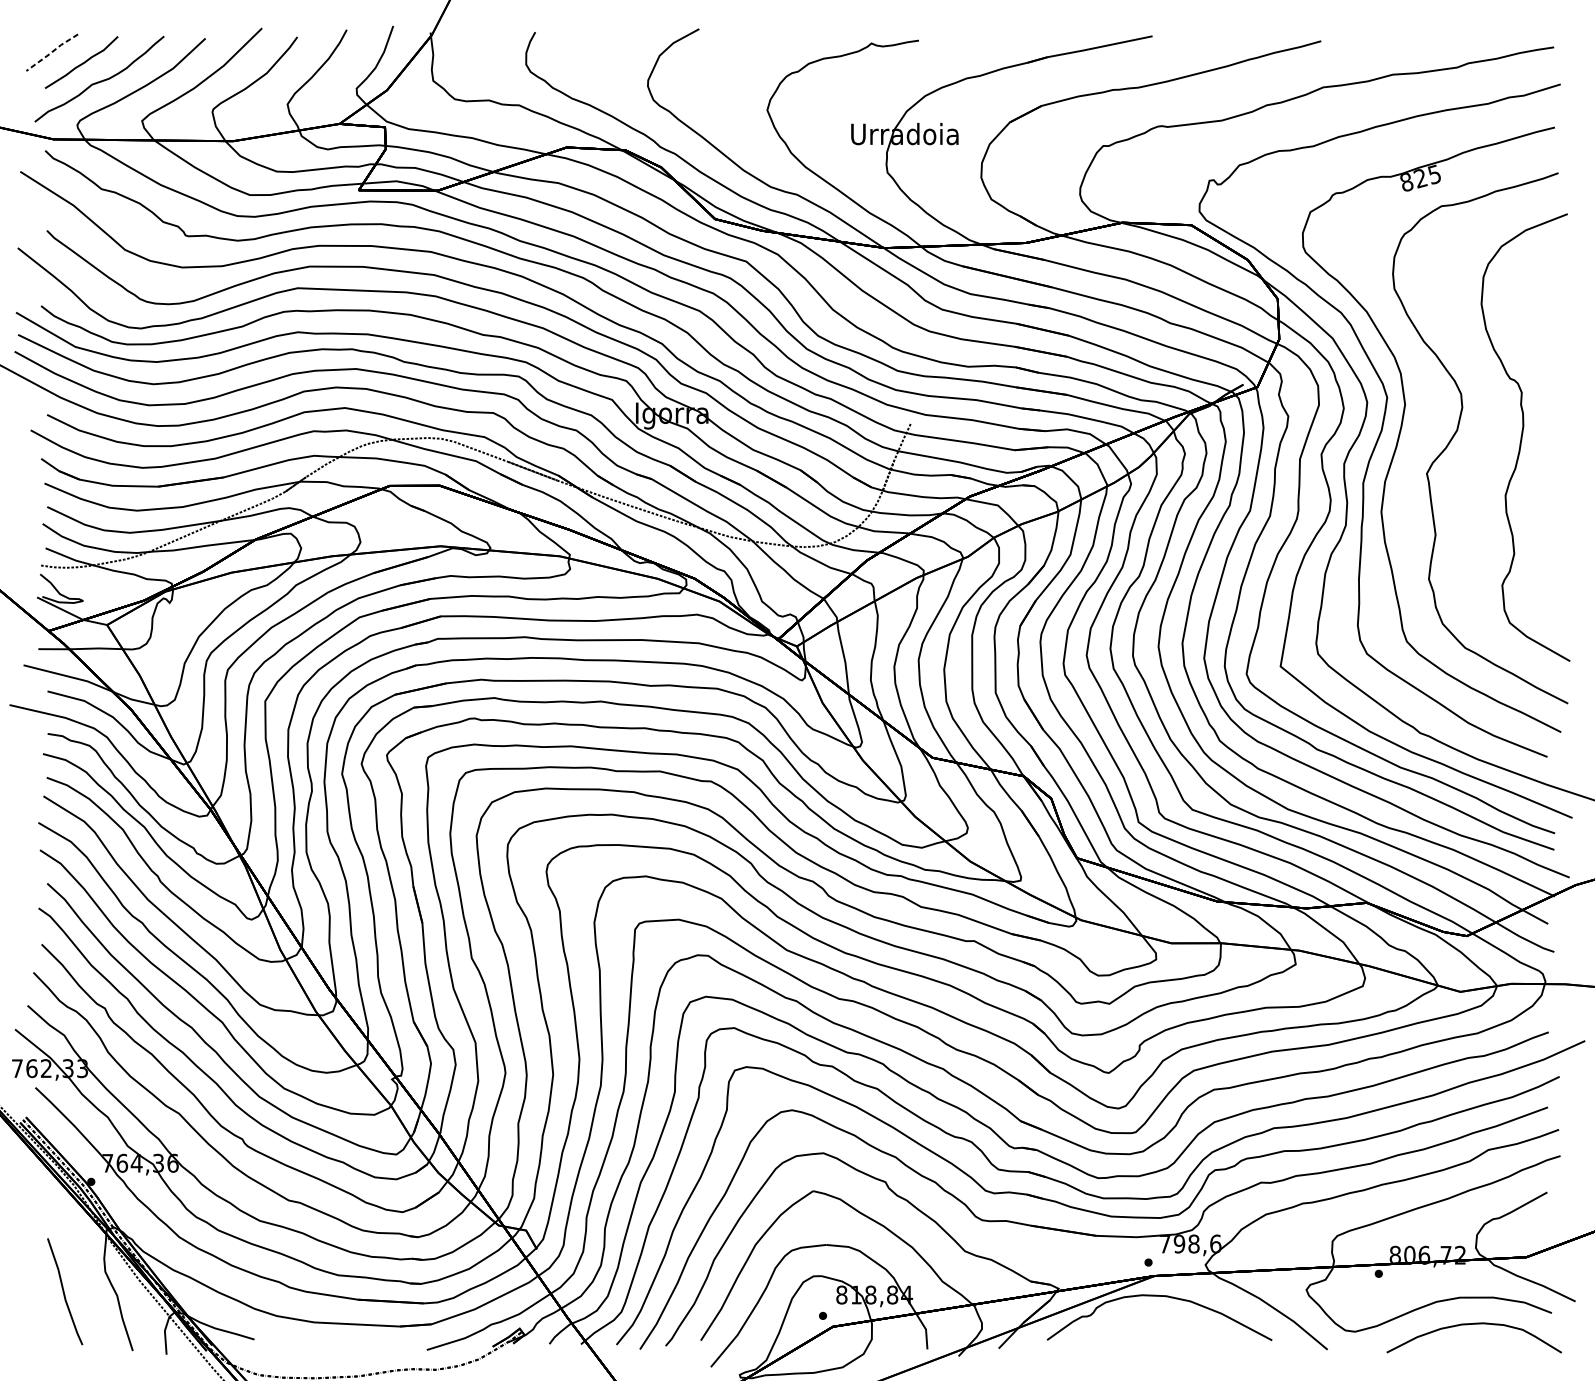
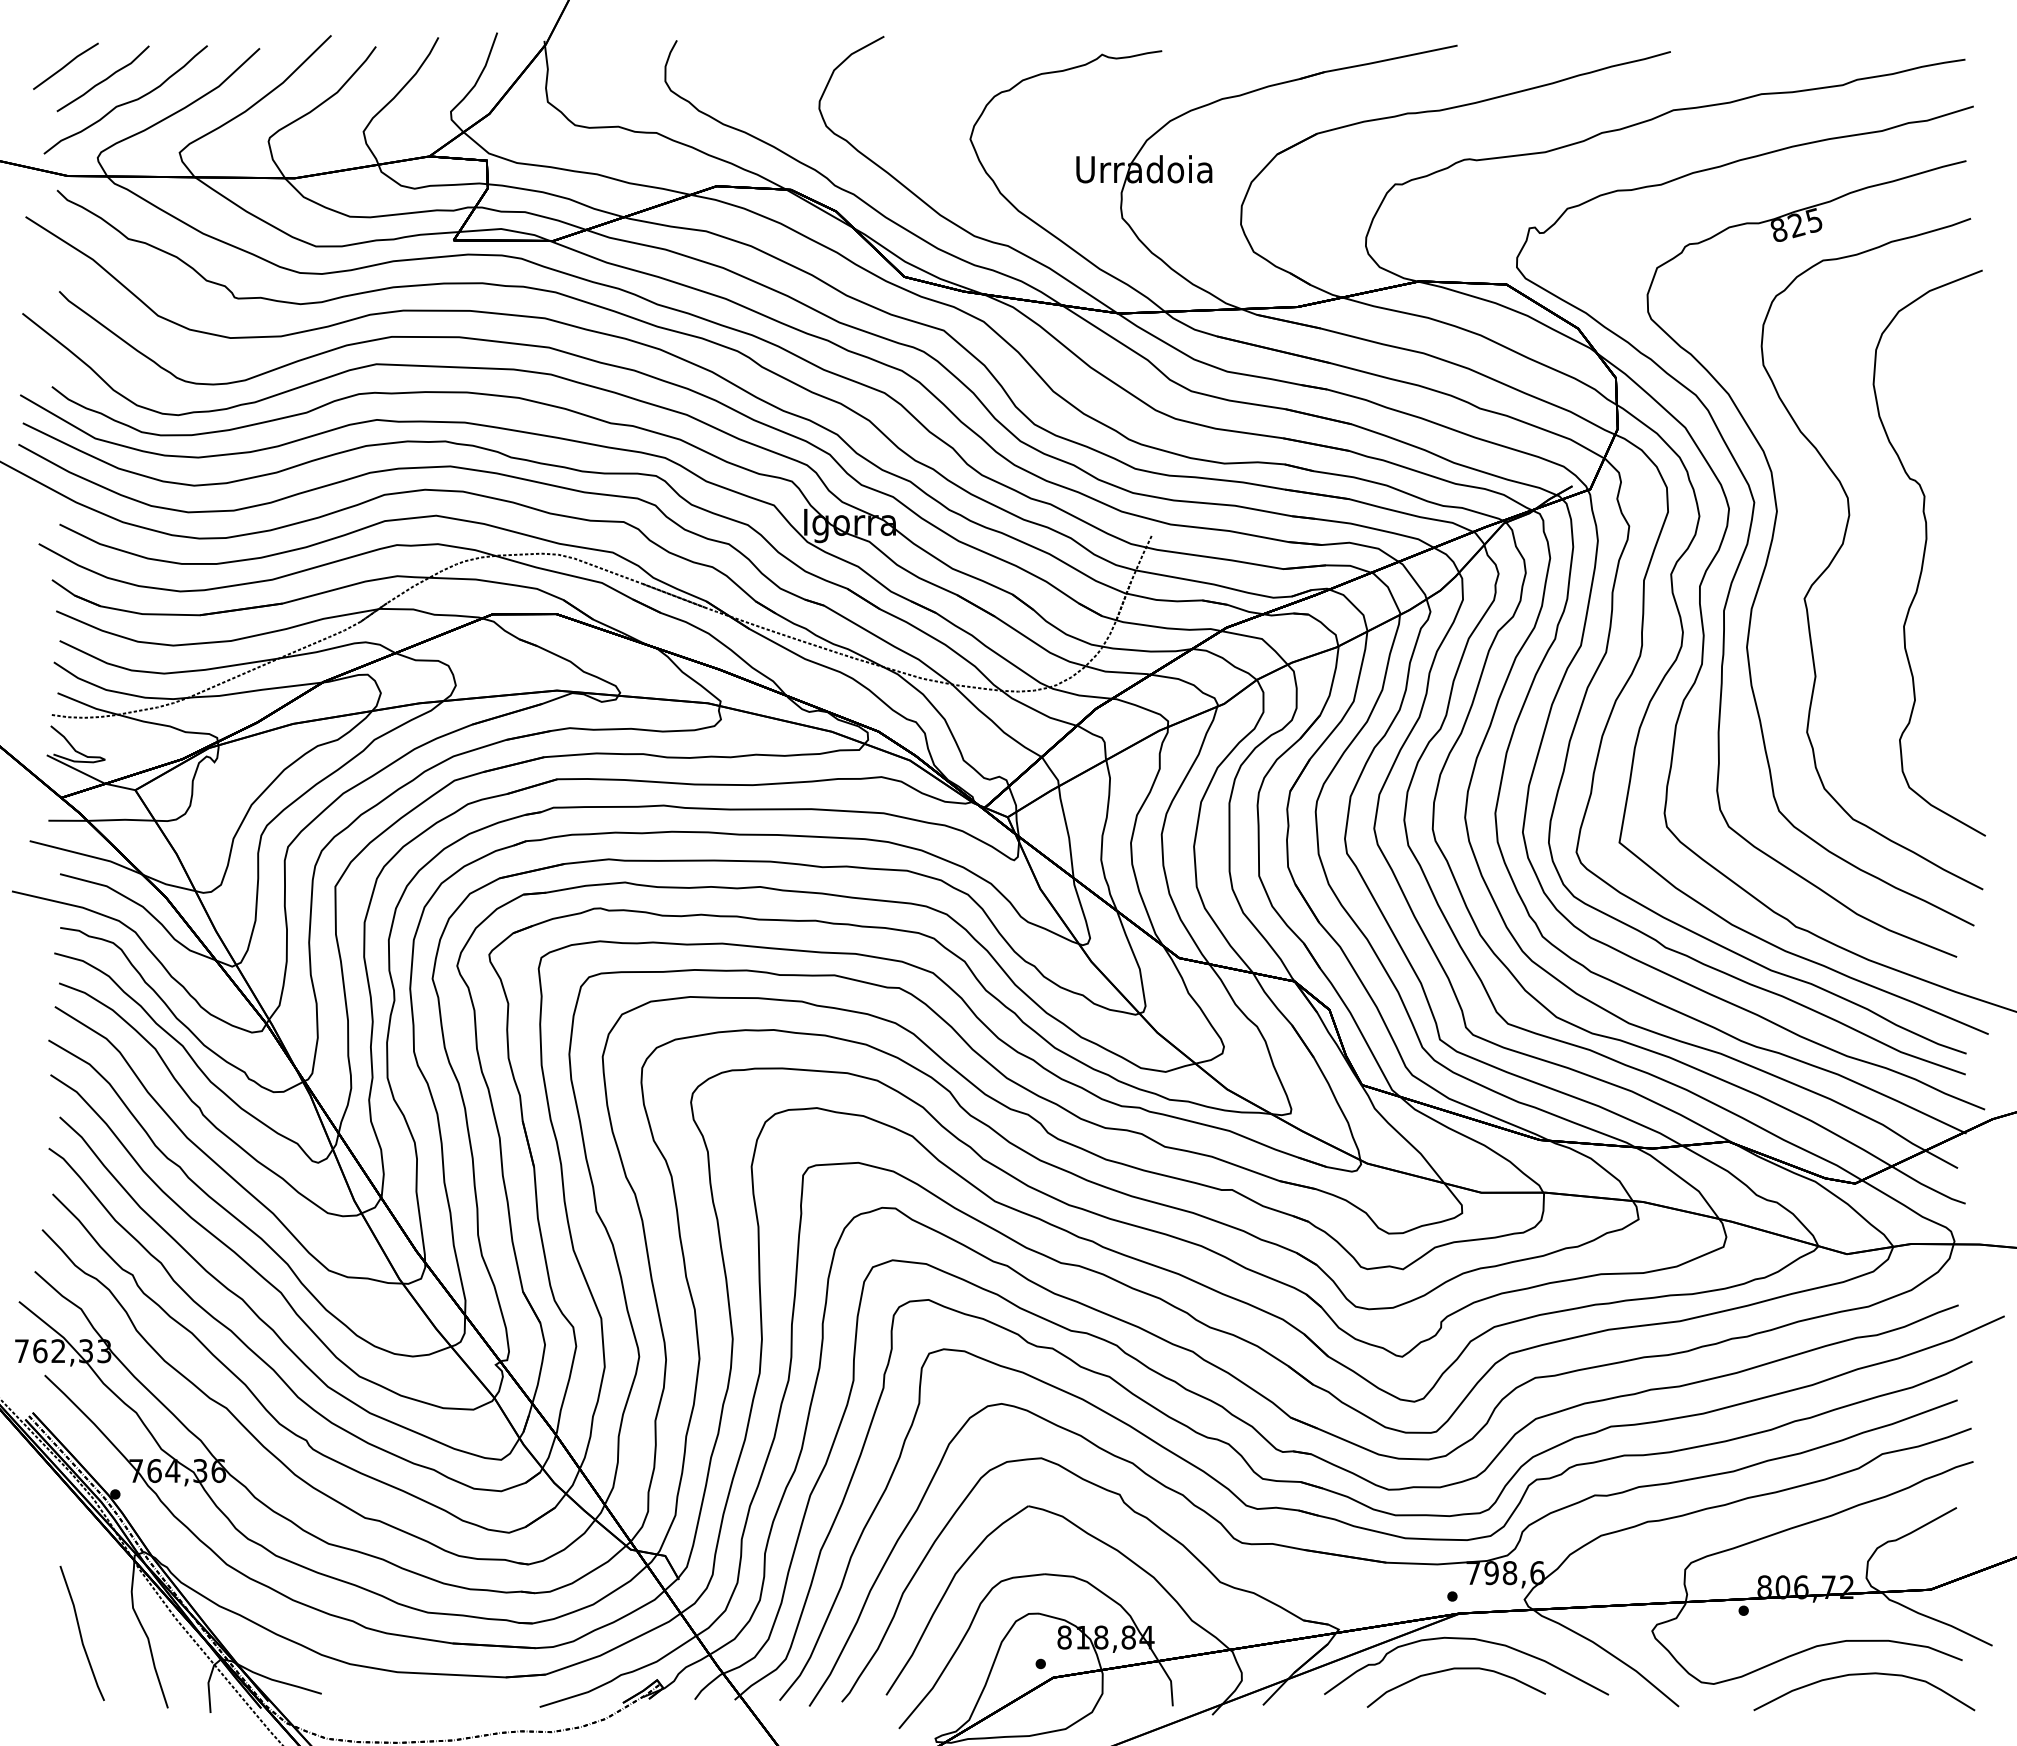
line: (52, 52) -> (66, 65), dashed -> solid
curve: (1146, 1321) -> (1450, 1670), added

